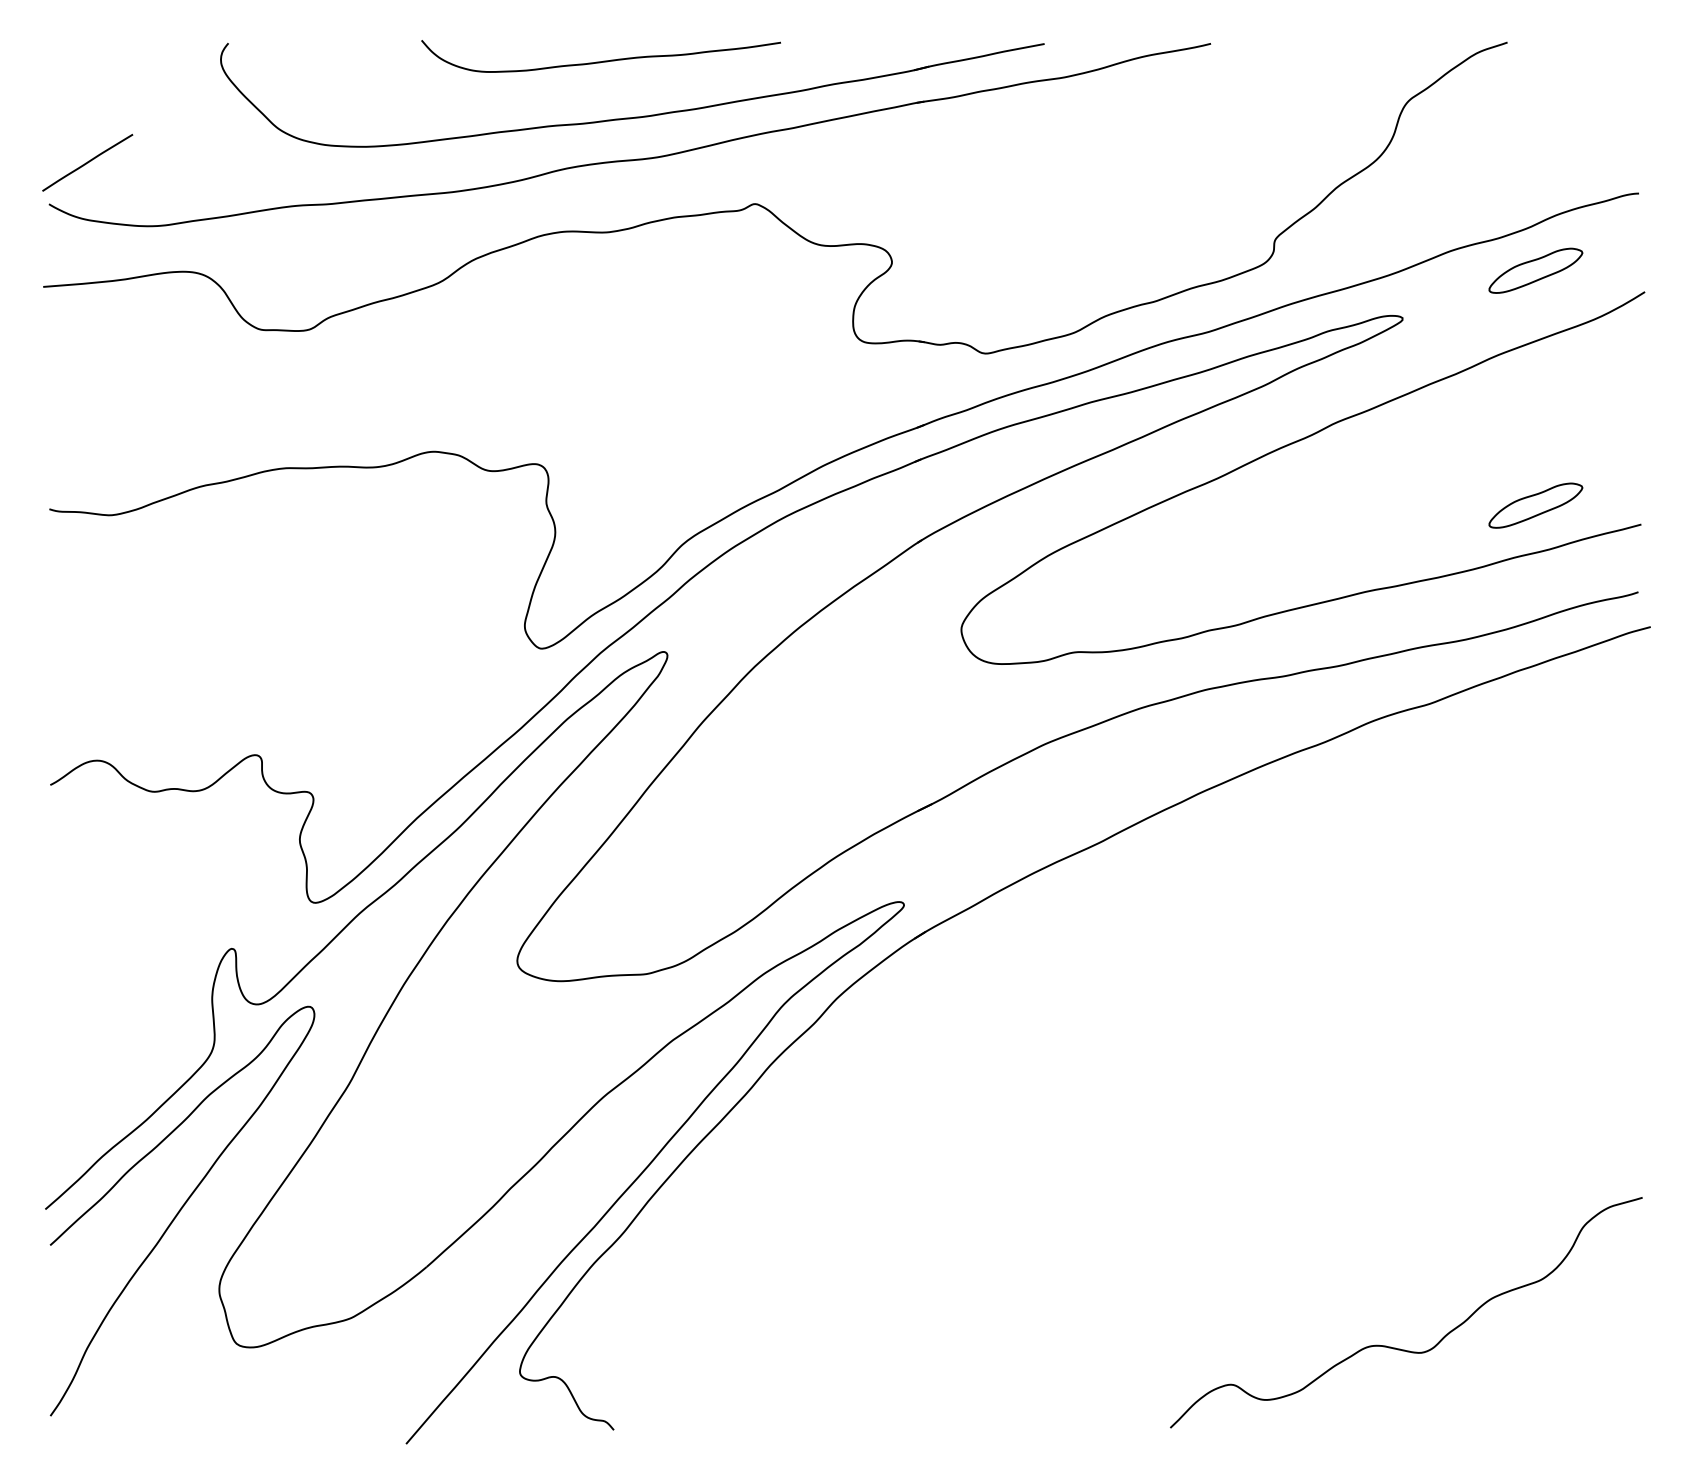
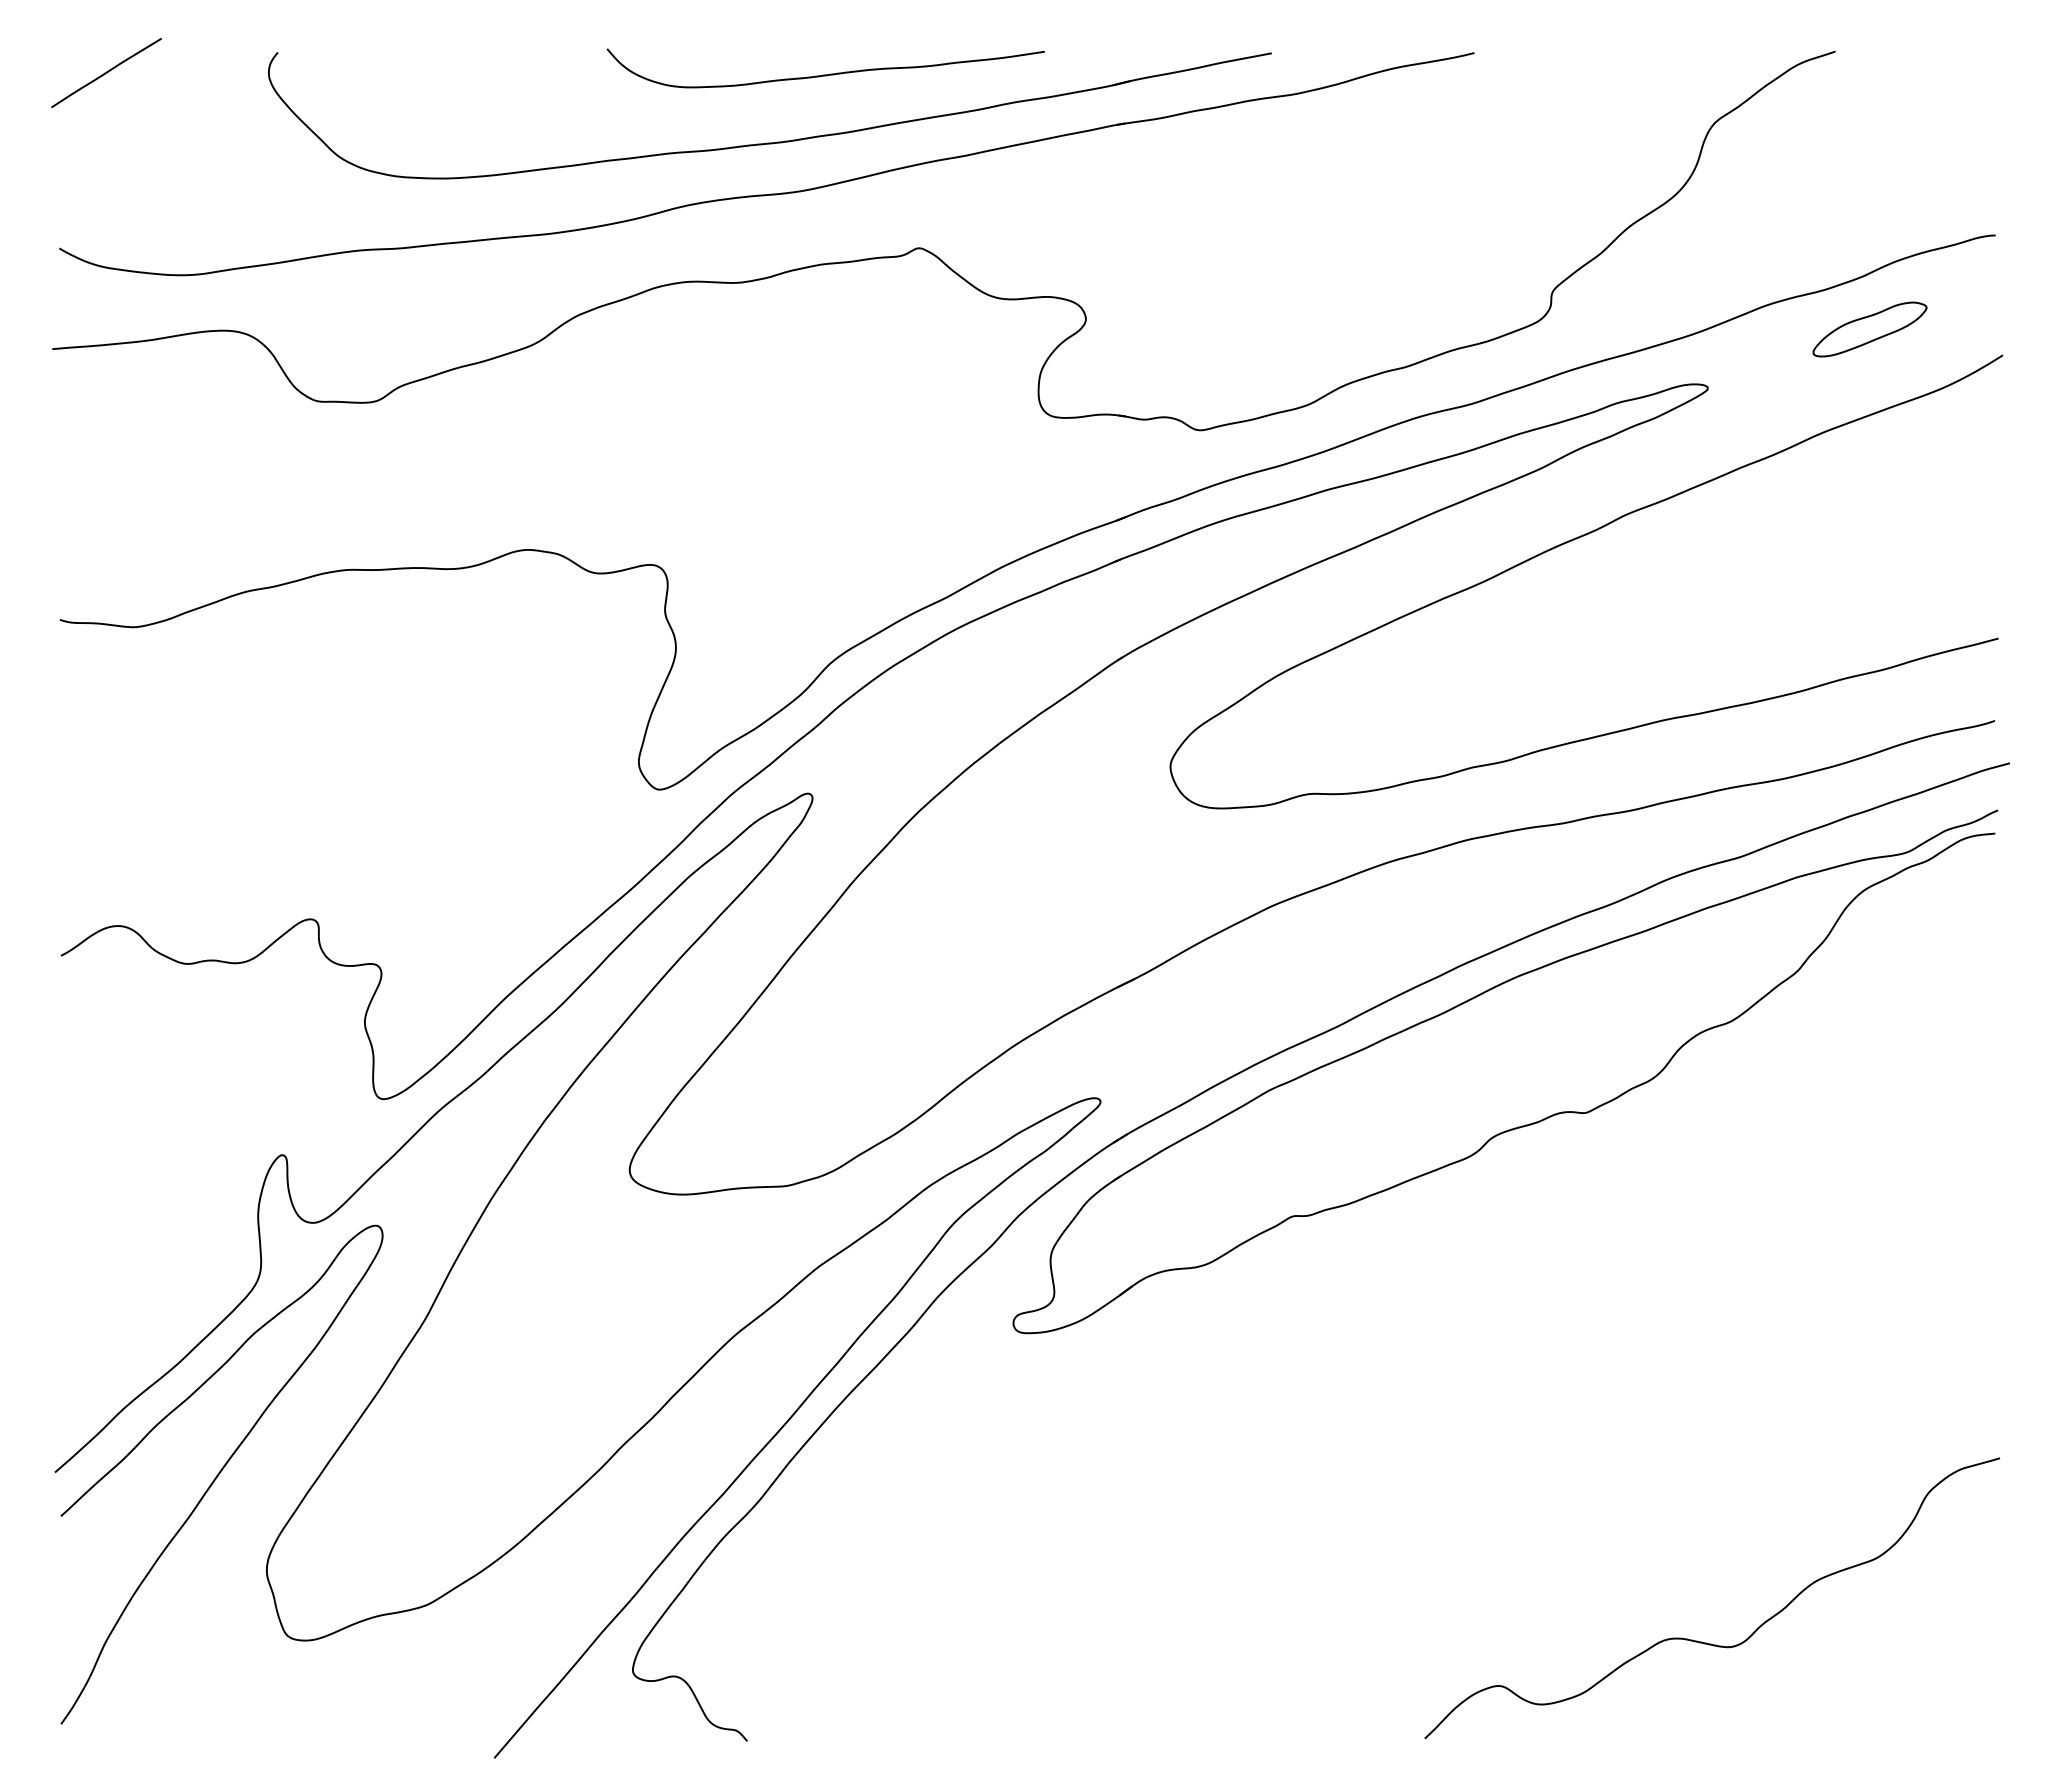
curve: (600, 61) -> (825, 74), moved
line: (87, 163) -> (106, 73), moved
part: (1535, 505) -> (1869, 615), removed
part: (1247, 925) -> (1518, 1126), added

